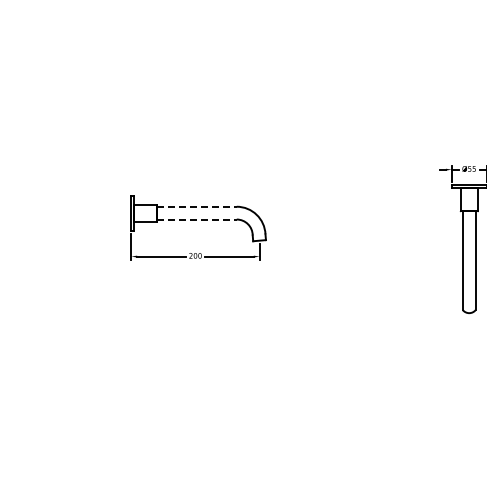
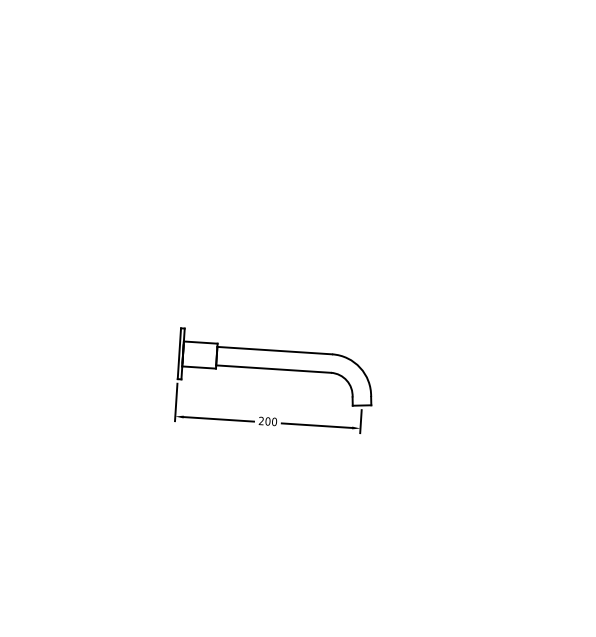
line: (197, 206) -> (275, 350), dashed -> solid
line: (197, 219) -> (274, 369), dashed -> solid

